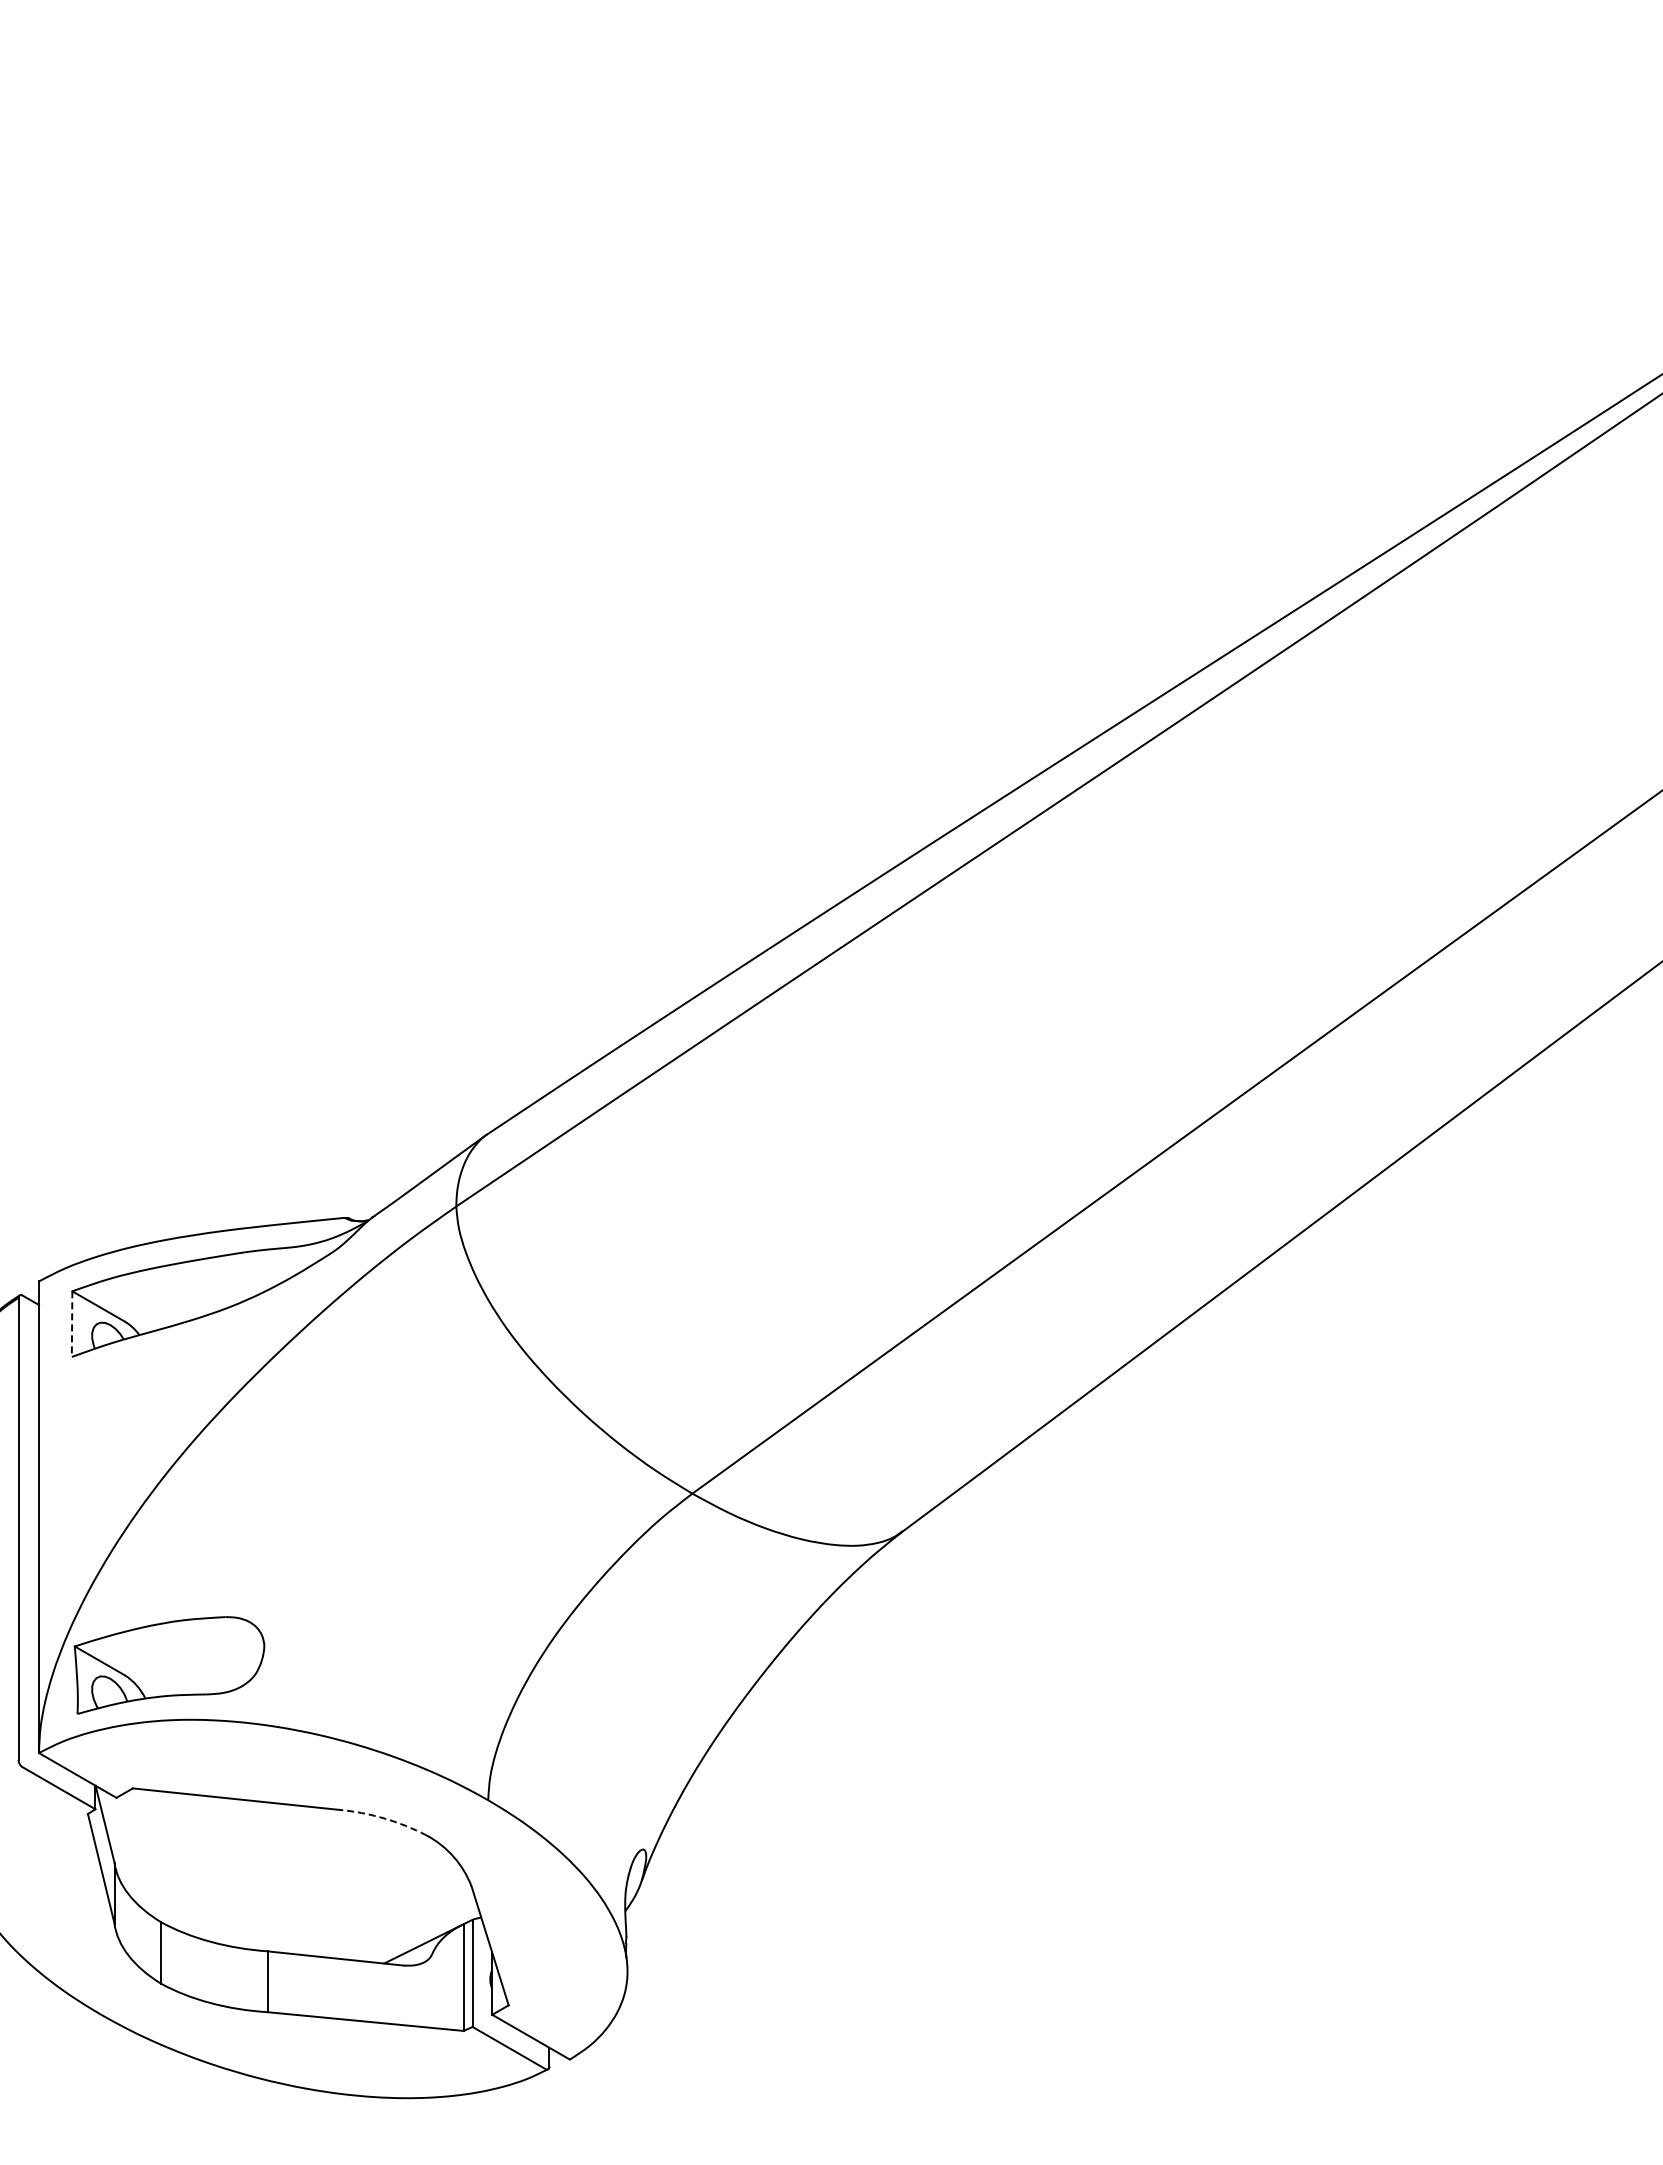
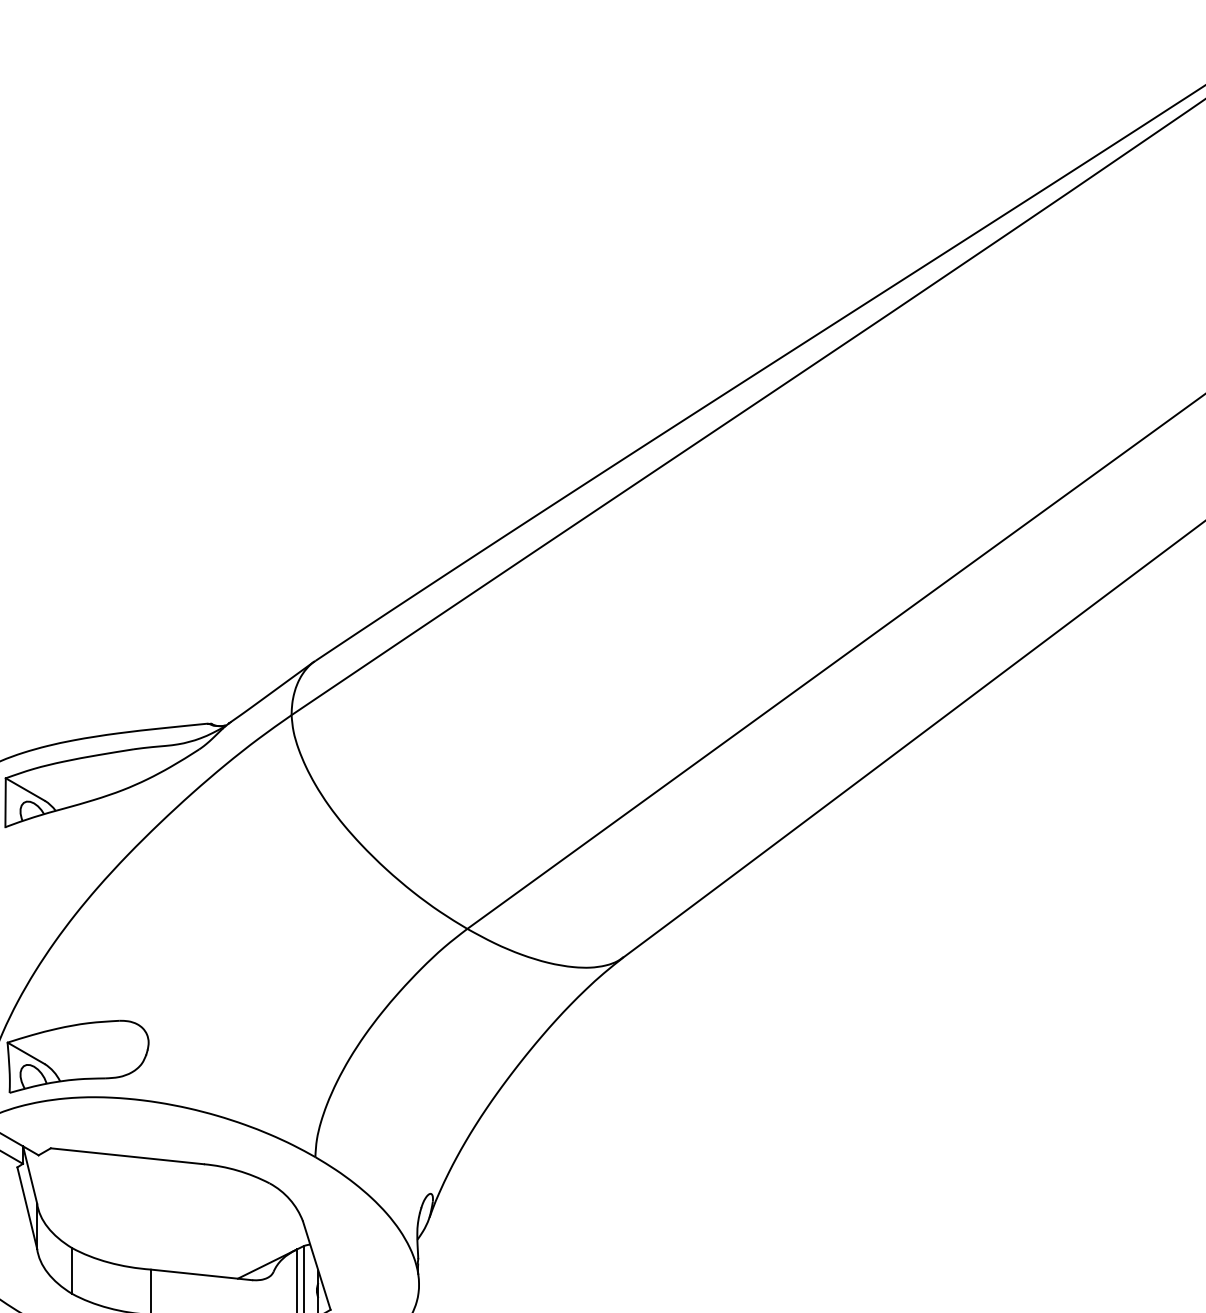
line: (72, 1324) -> (5, 802), dashed -> solid
arc: (383, 1818) -> (237, 1170), dashed -> solid

